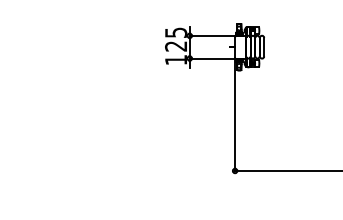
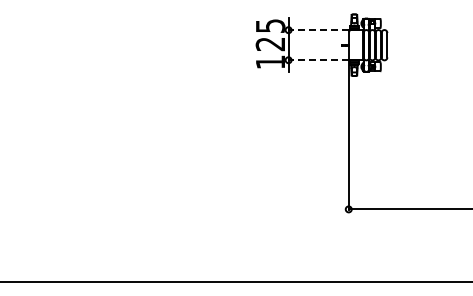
line: (212, 36) -> (318, 30), solid -> dashed
line: (212, 58) -> (318, 60), solid -> dashed

